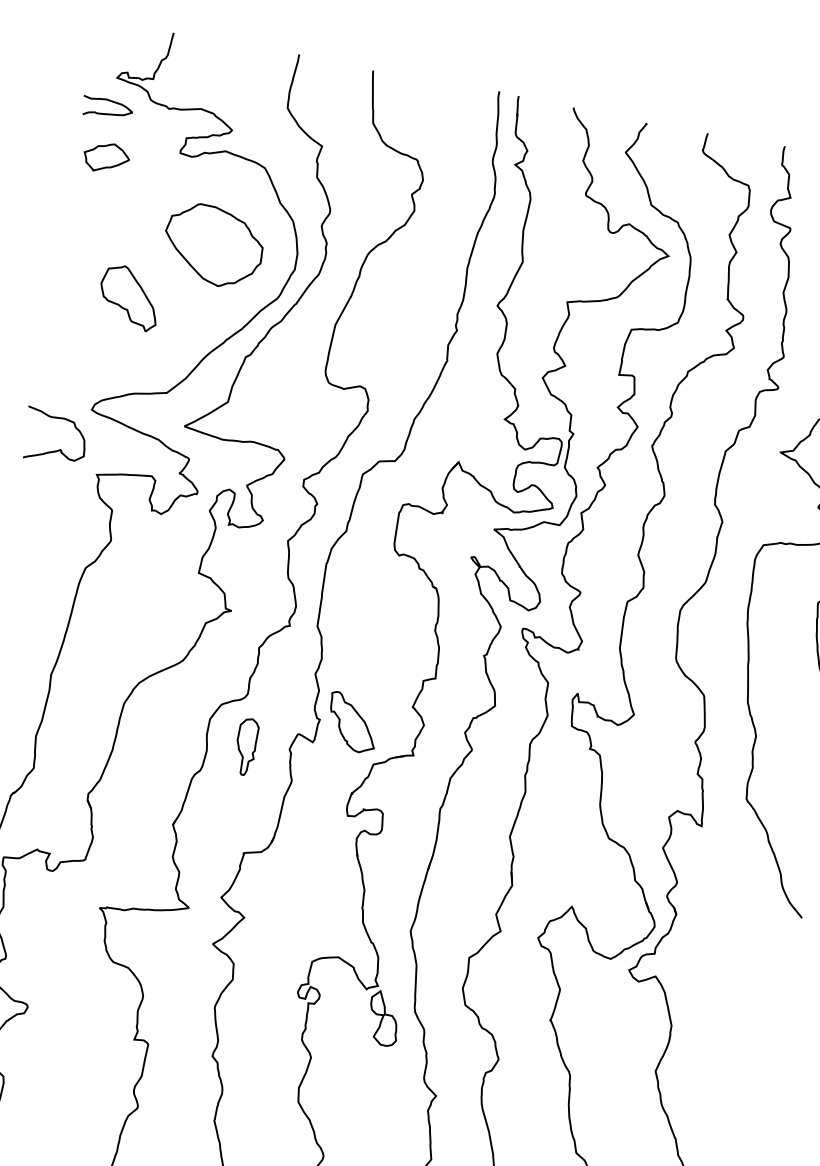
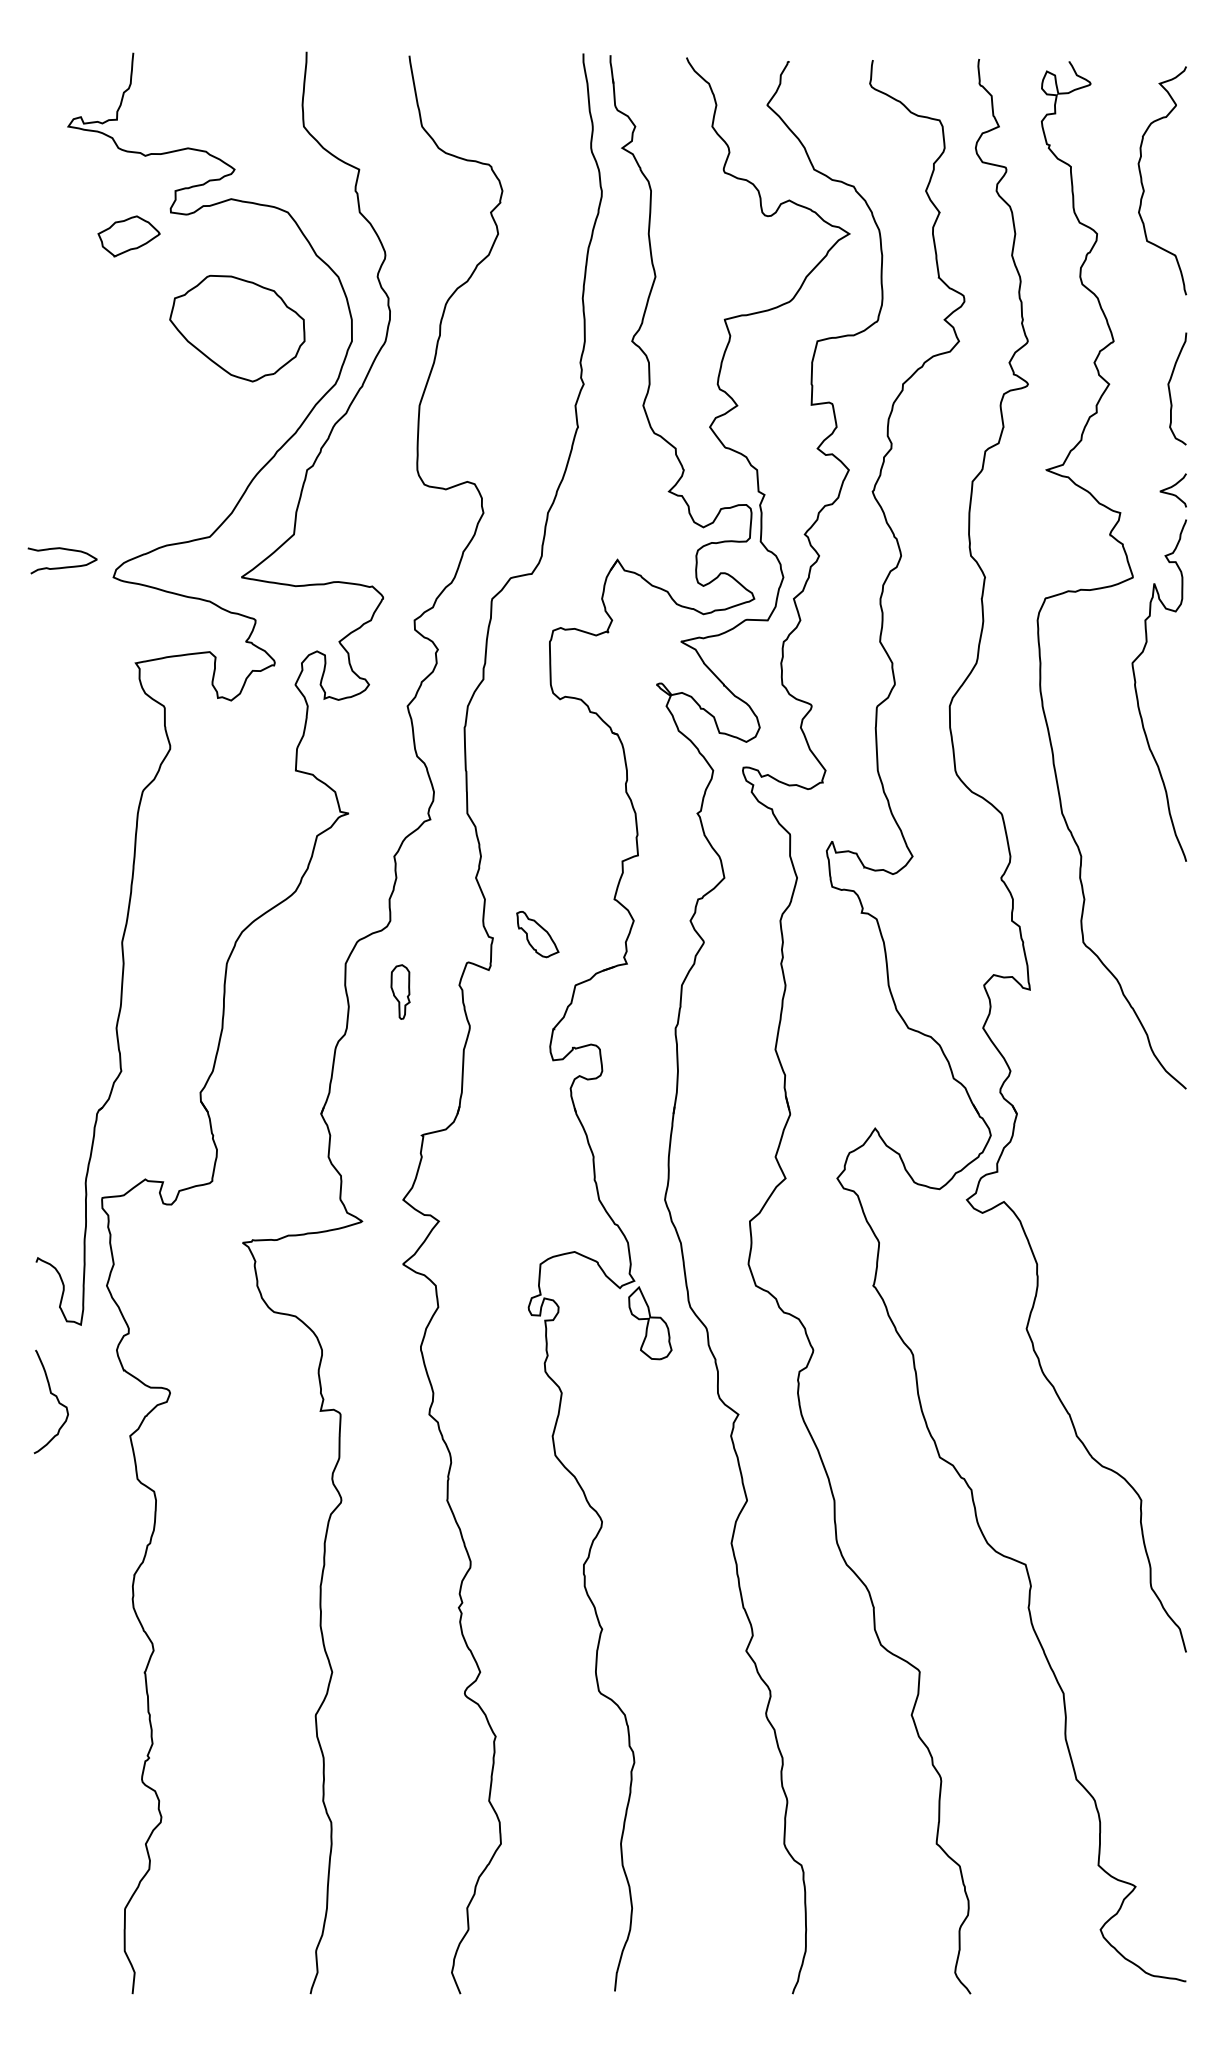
curve: (107, 113) -> (63, 566), moved
part: (106, 157) -> (128, 236), moved
part: (129, 297) -> (137, 418), removed
curve: (60, 449) -> (80, 637), removed
part: (352, 722) -> (537, 934), size x0.6
part: (246, 746) -> (400, 991), size x0.7

